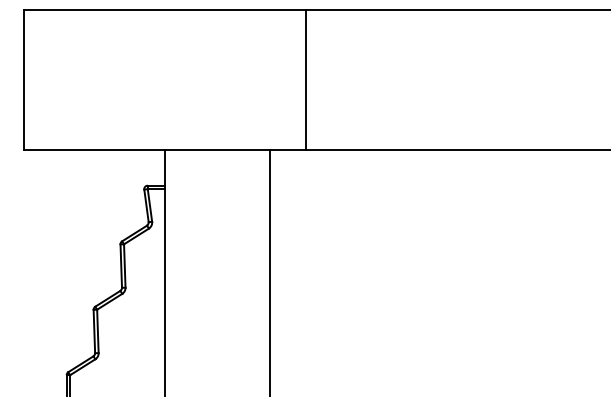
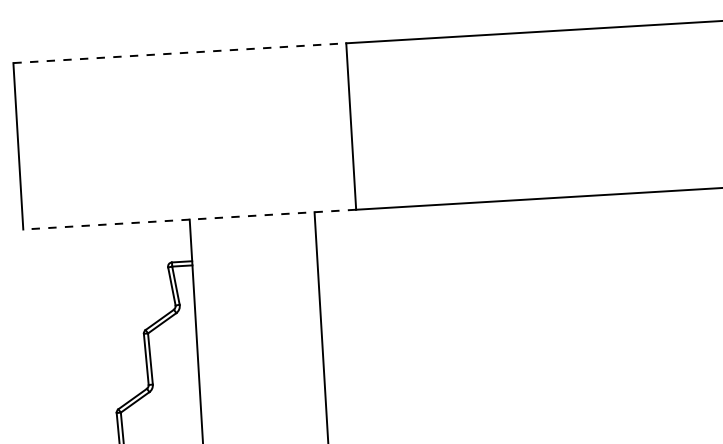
line: (164, 9) -> (179, 53), solid -> dashed
line: (164, 150) -> (189, 219), solid -> dashed

